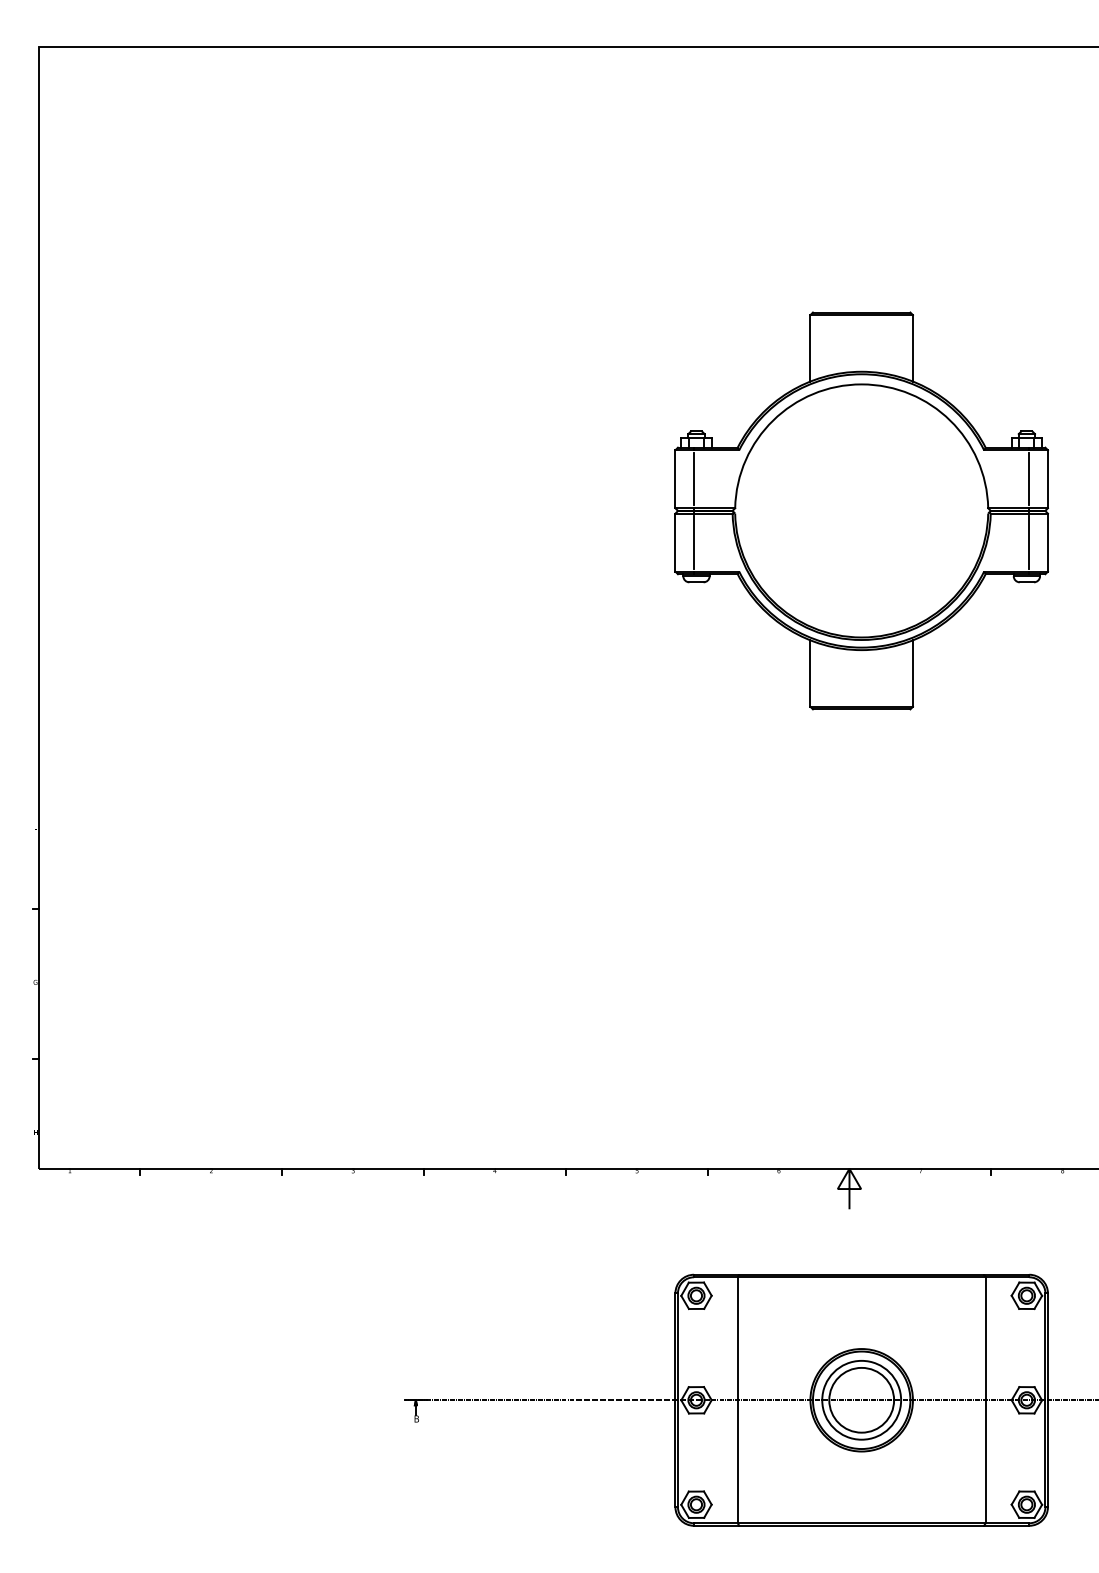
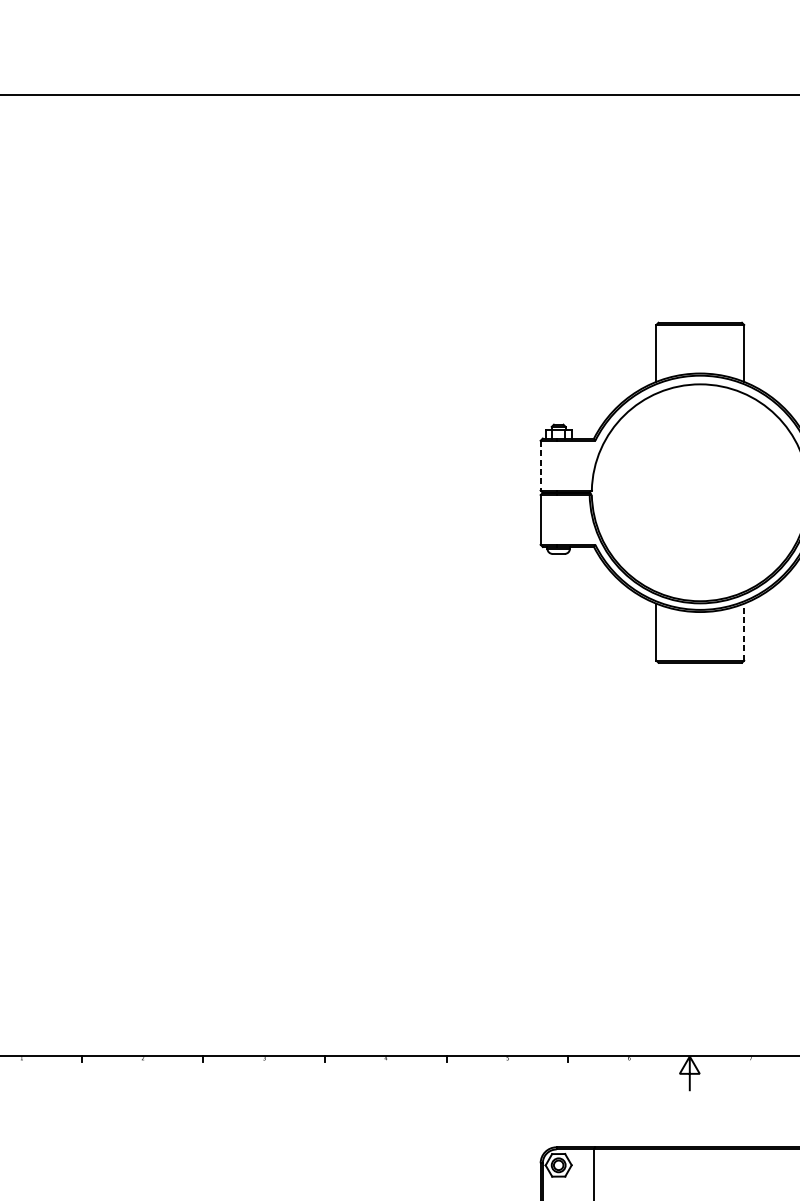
line: (675, 479) -> (540, 465), solid -> dashed
line: (694, 479) -> (556, 465), removed
line: (694, 542) -> (556, 519), removed
line: (912, 673) -> (743, 632), solid -> dashed

